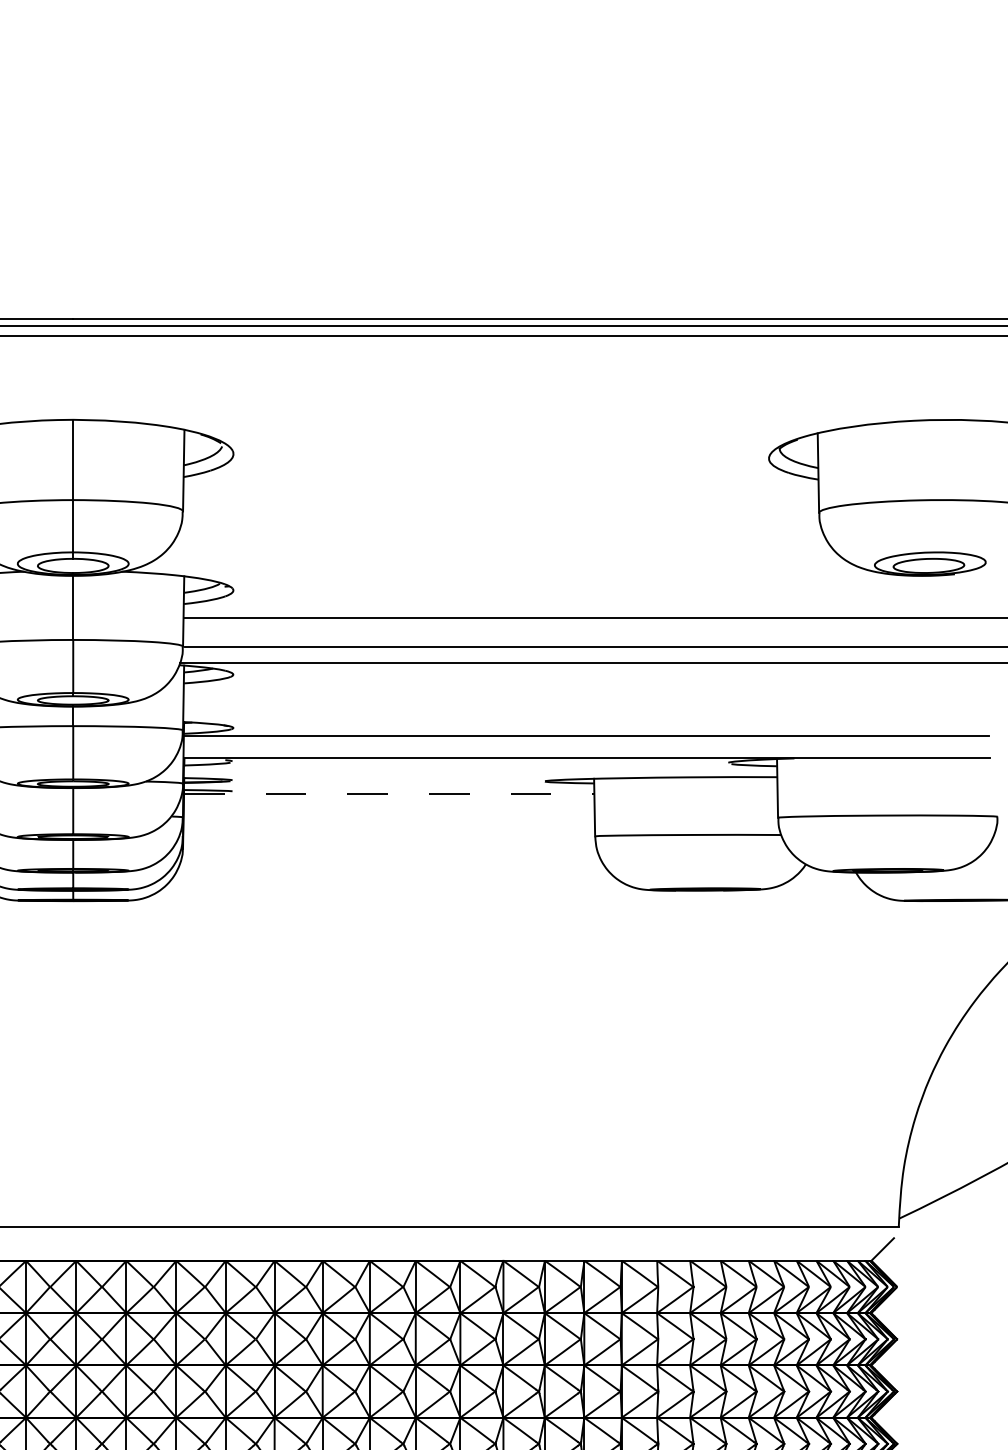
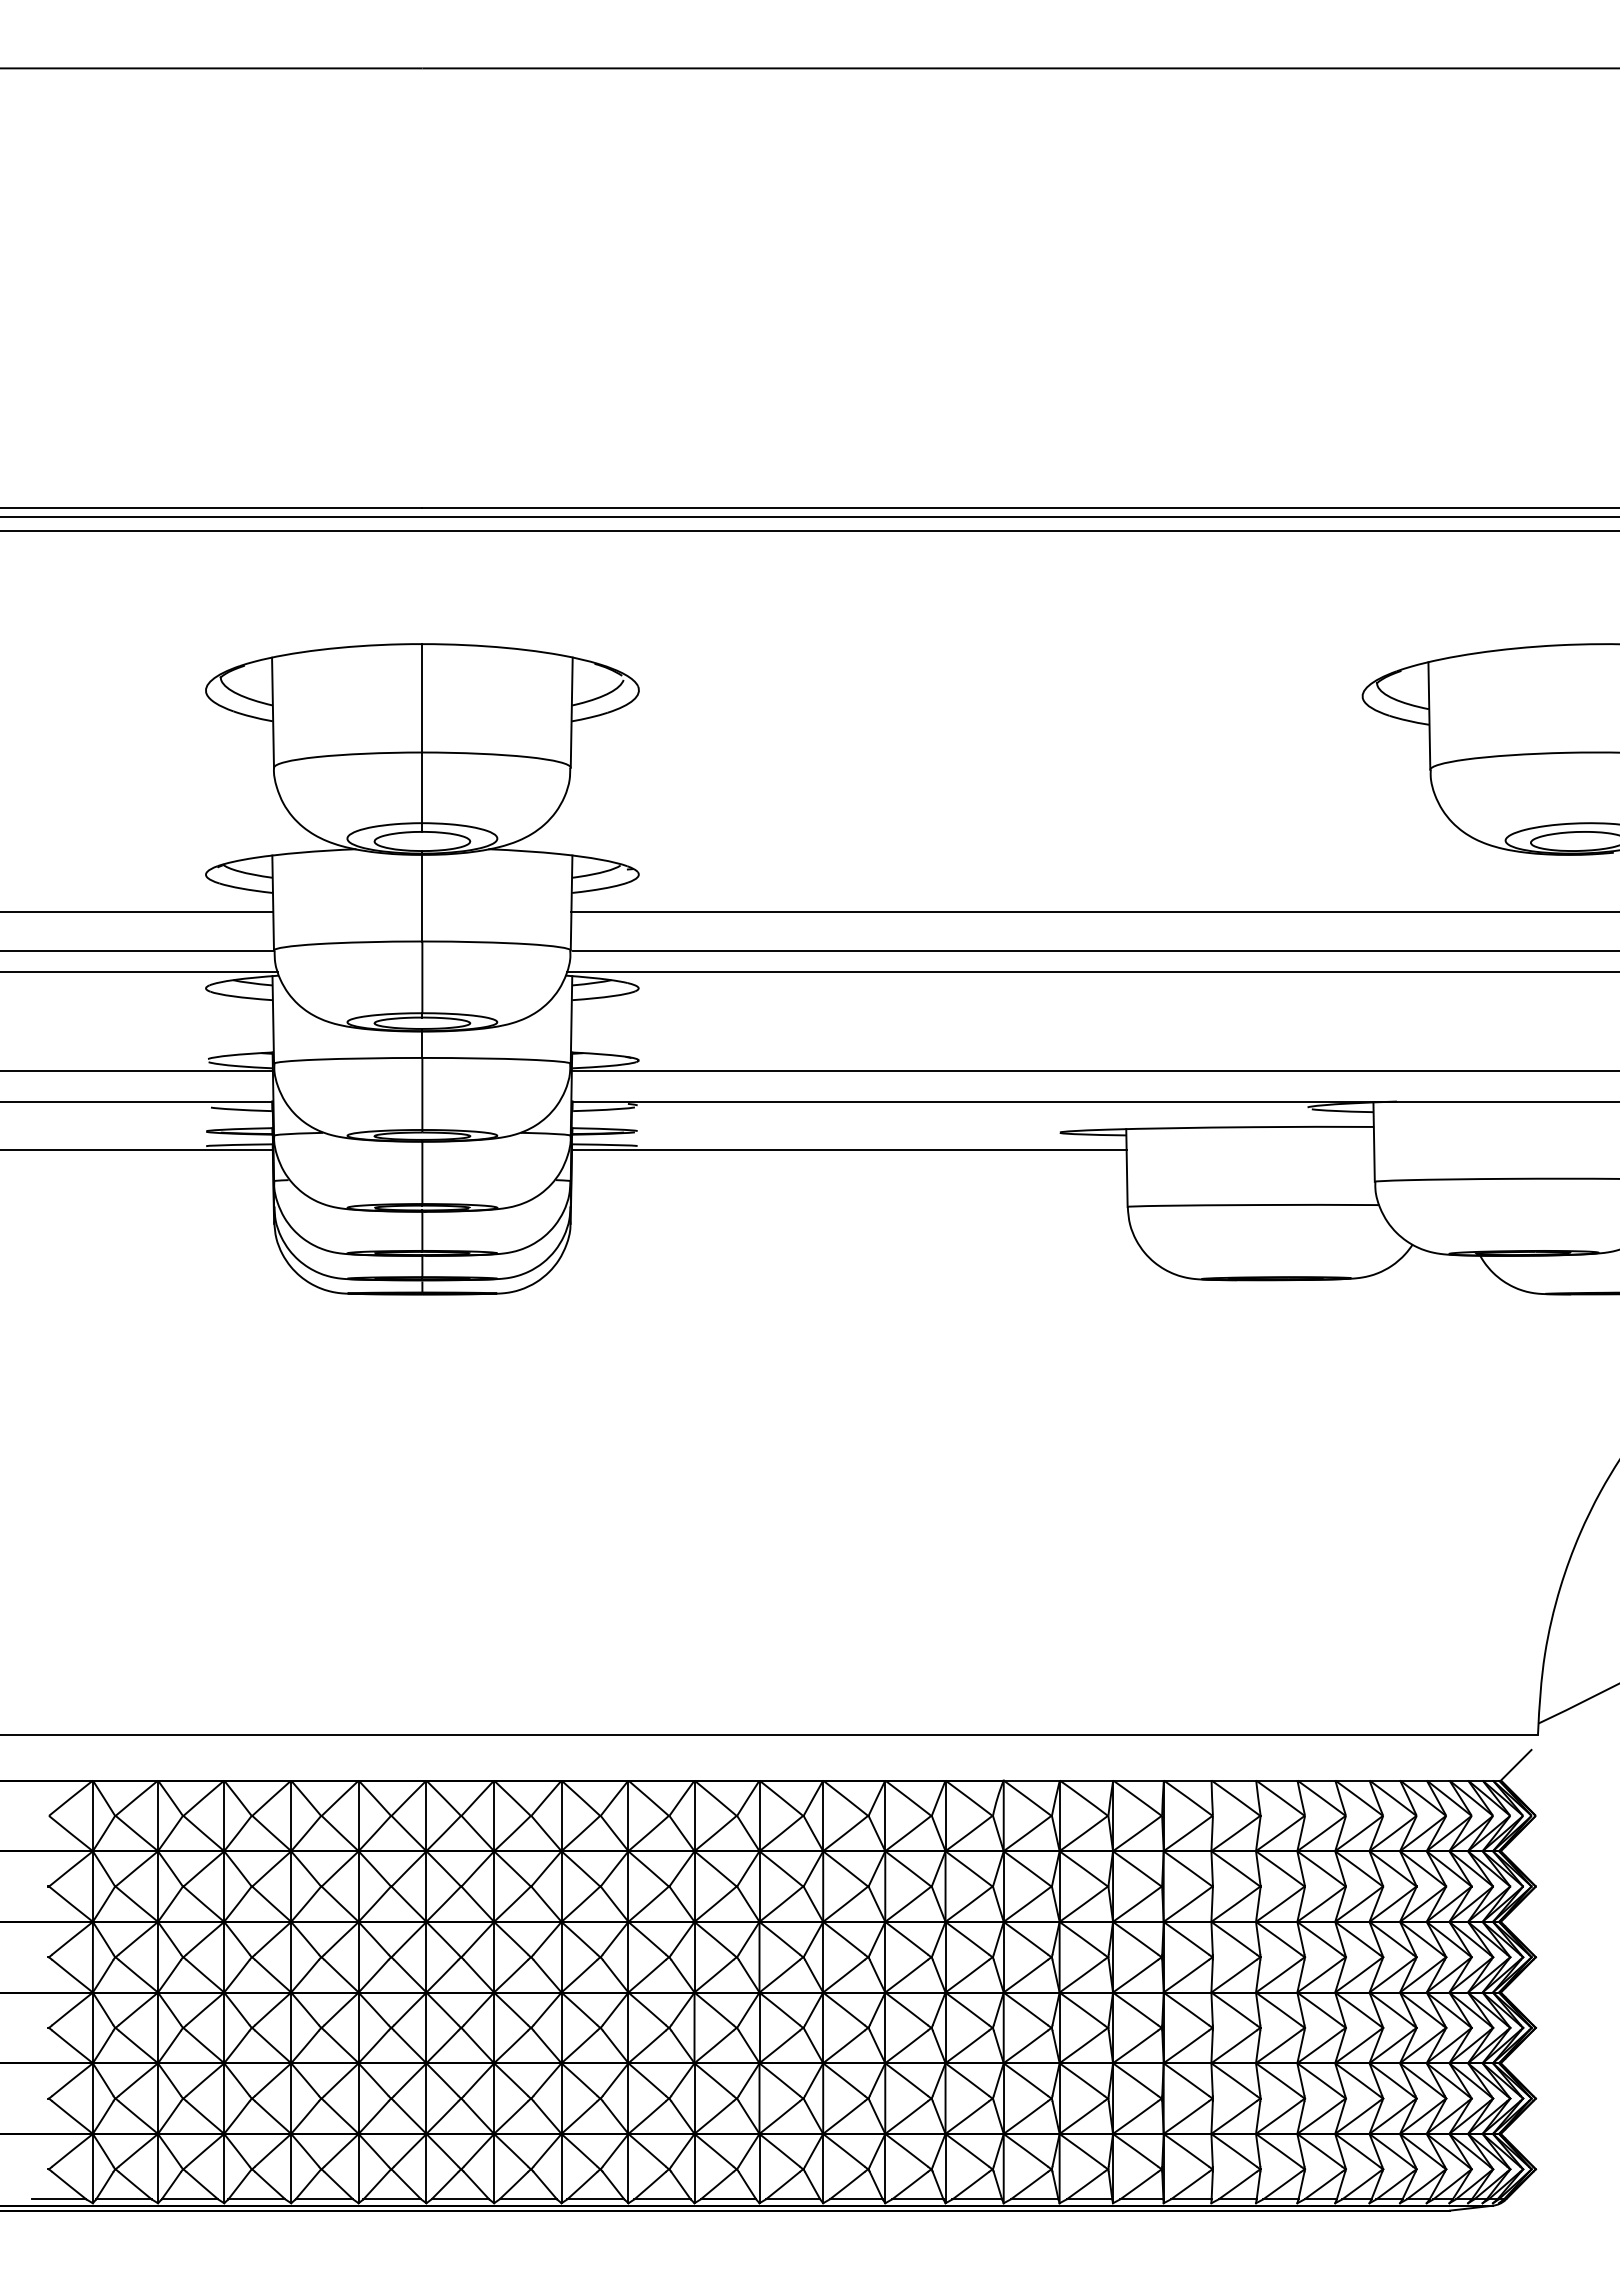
line: (389, 794) -> (849, 1150), dashed -> solid

